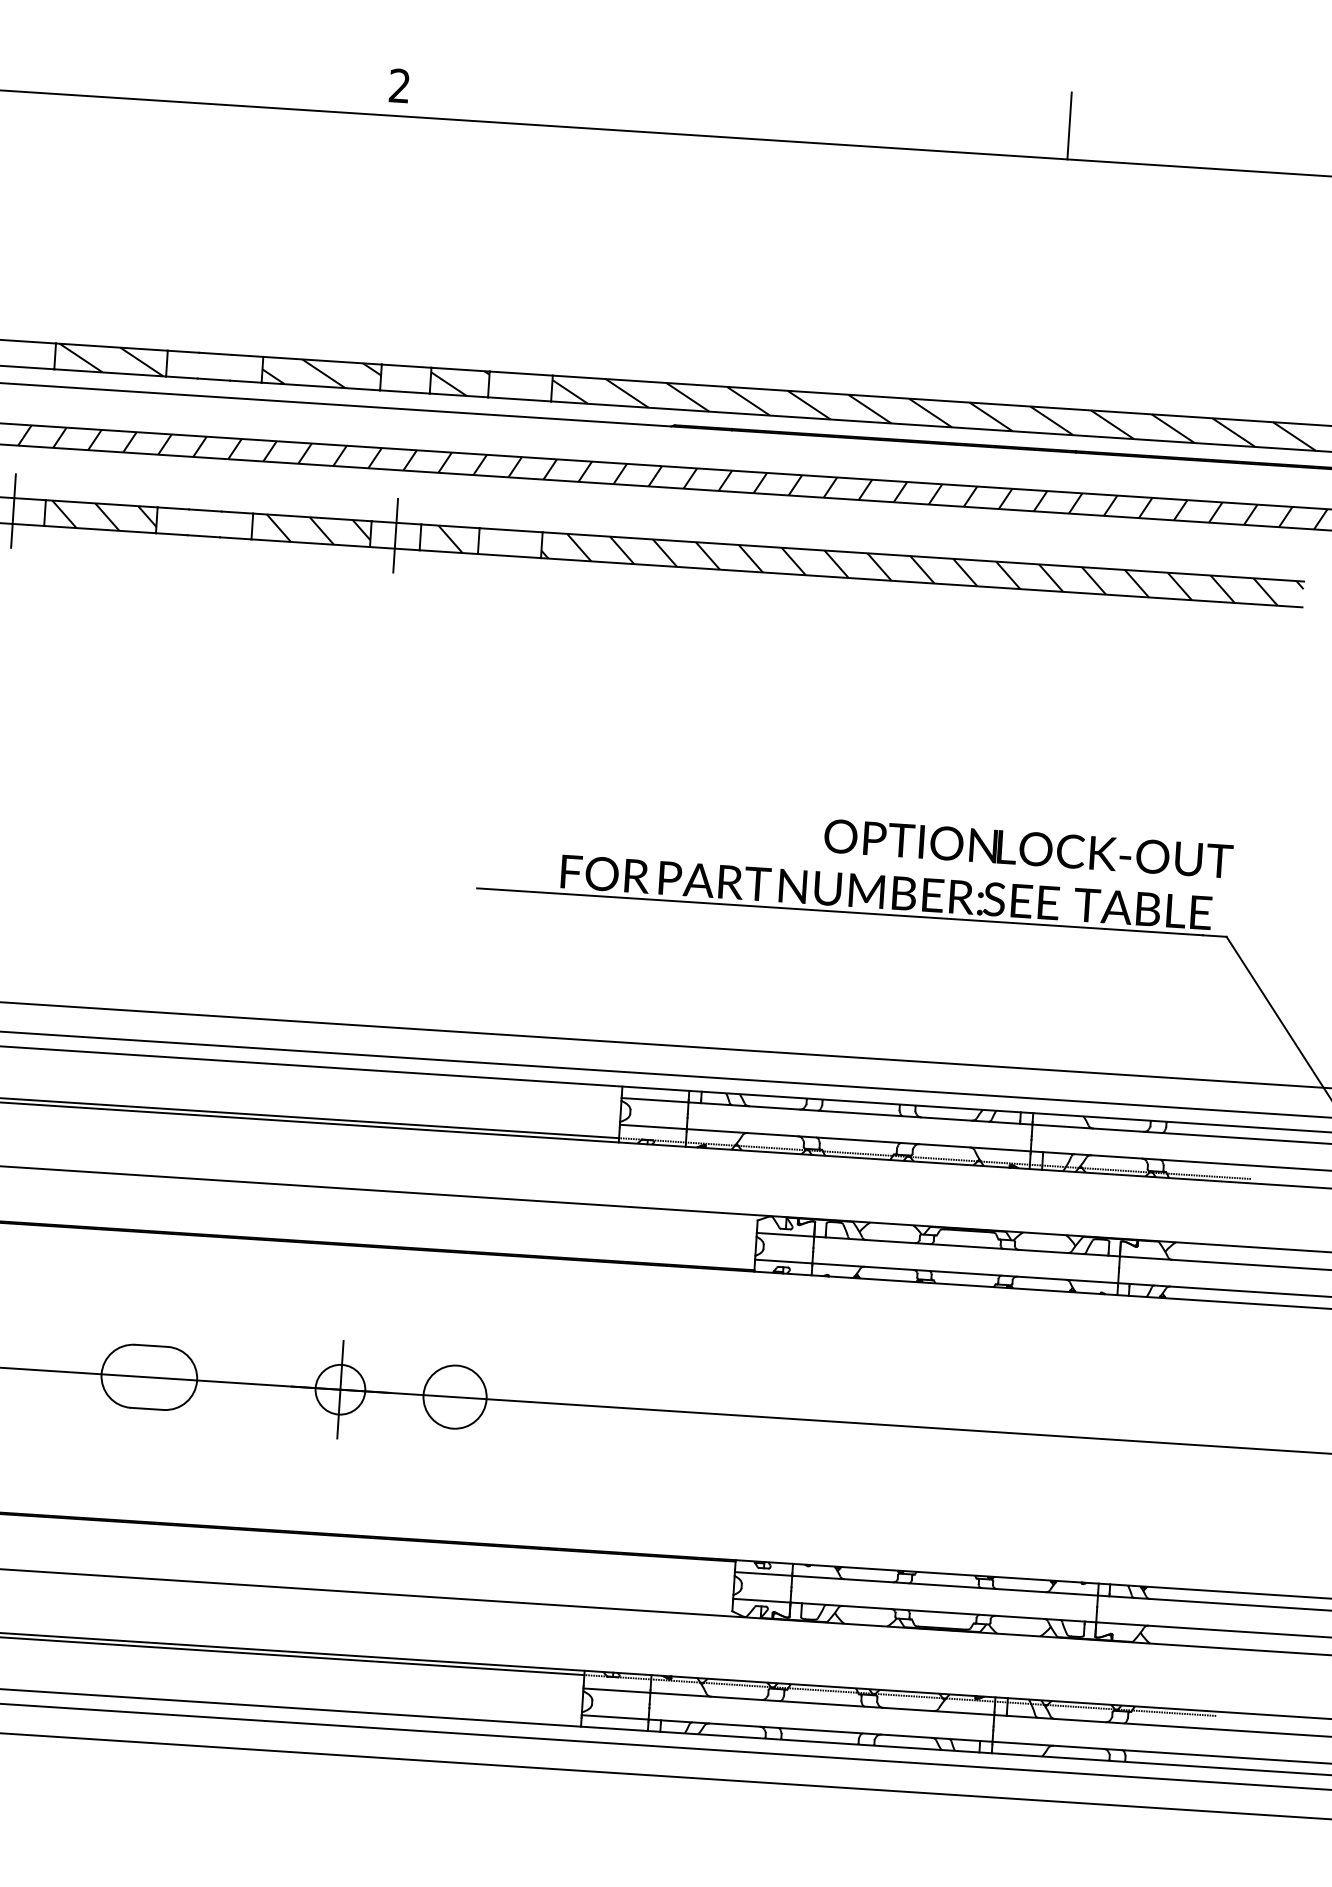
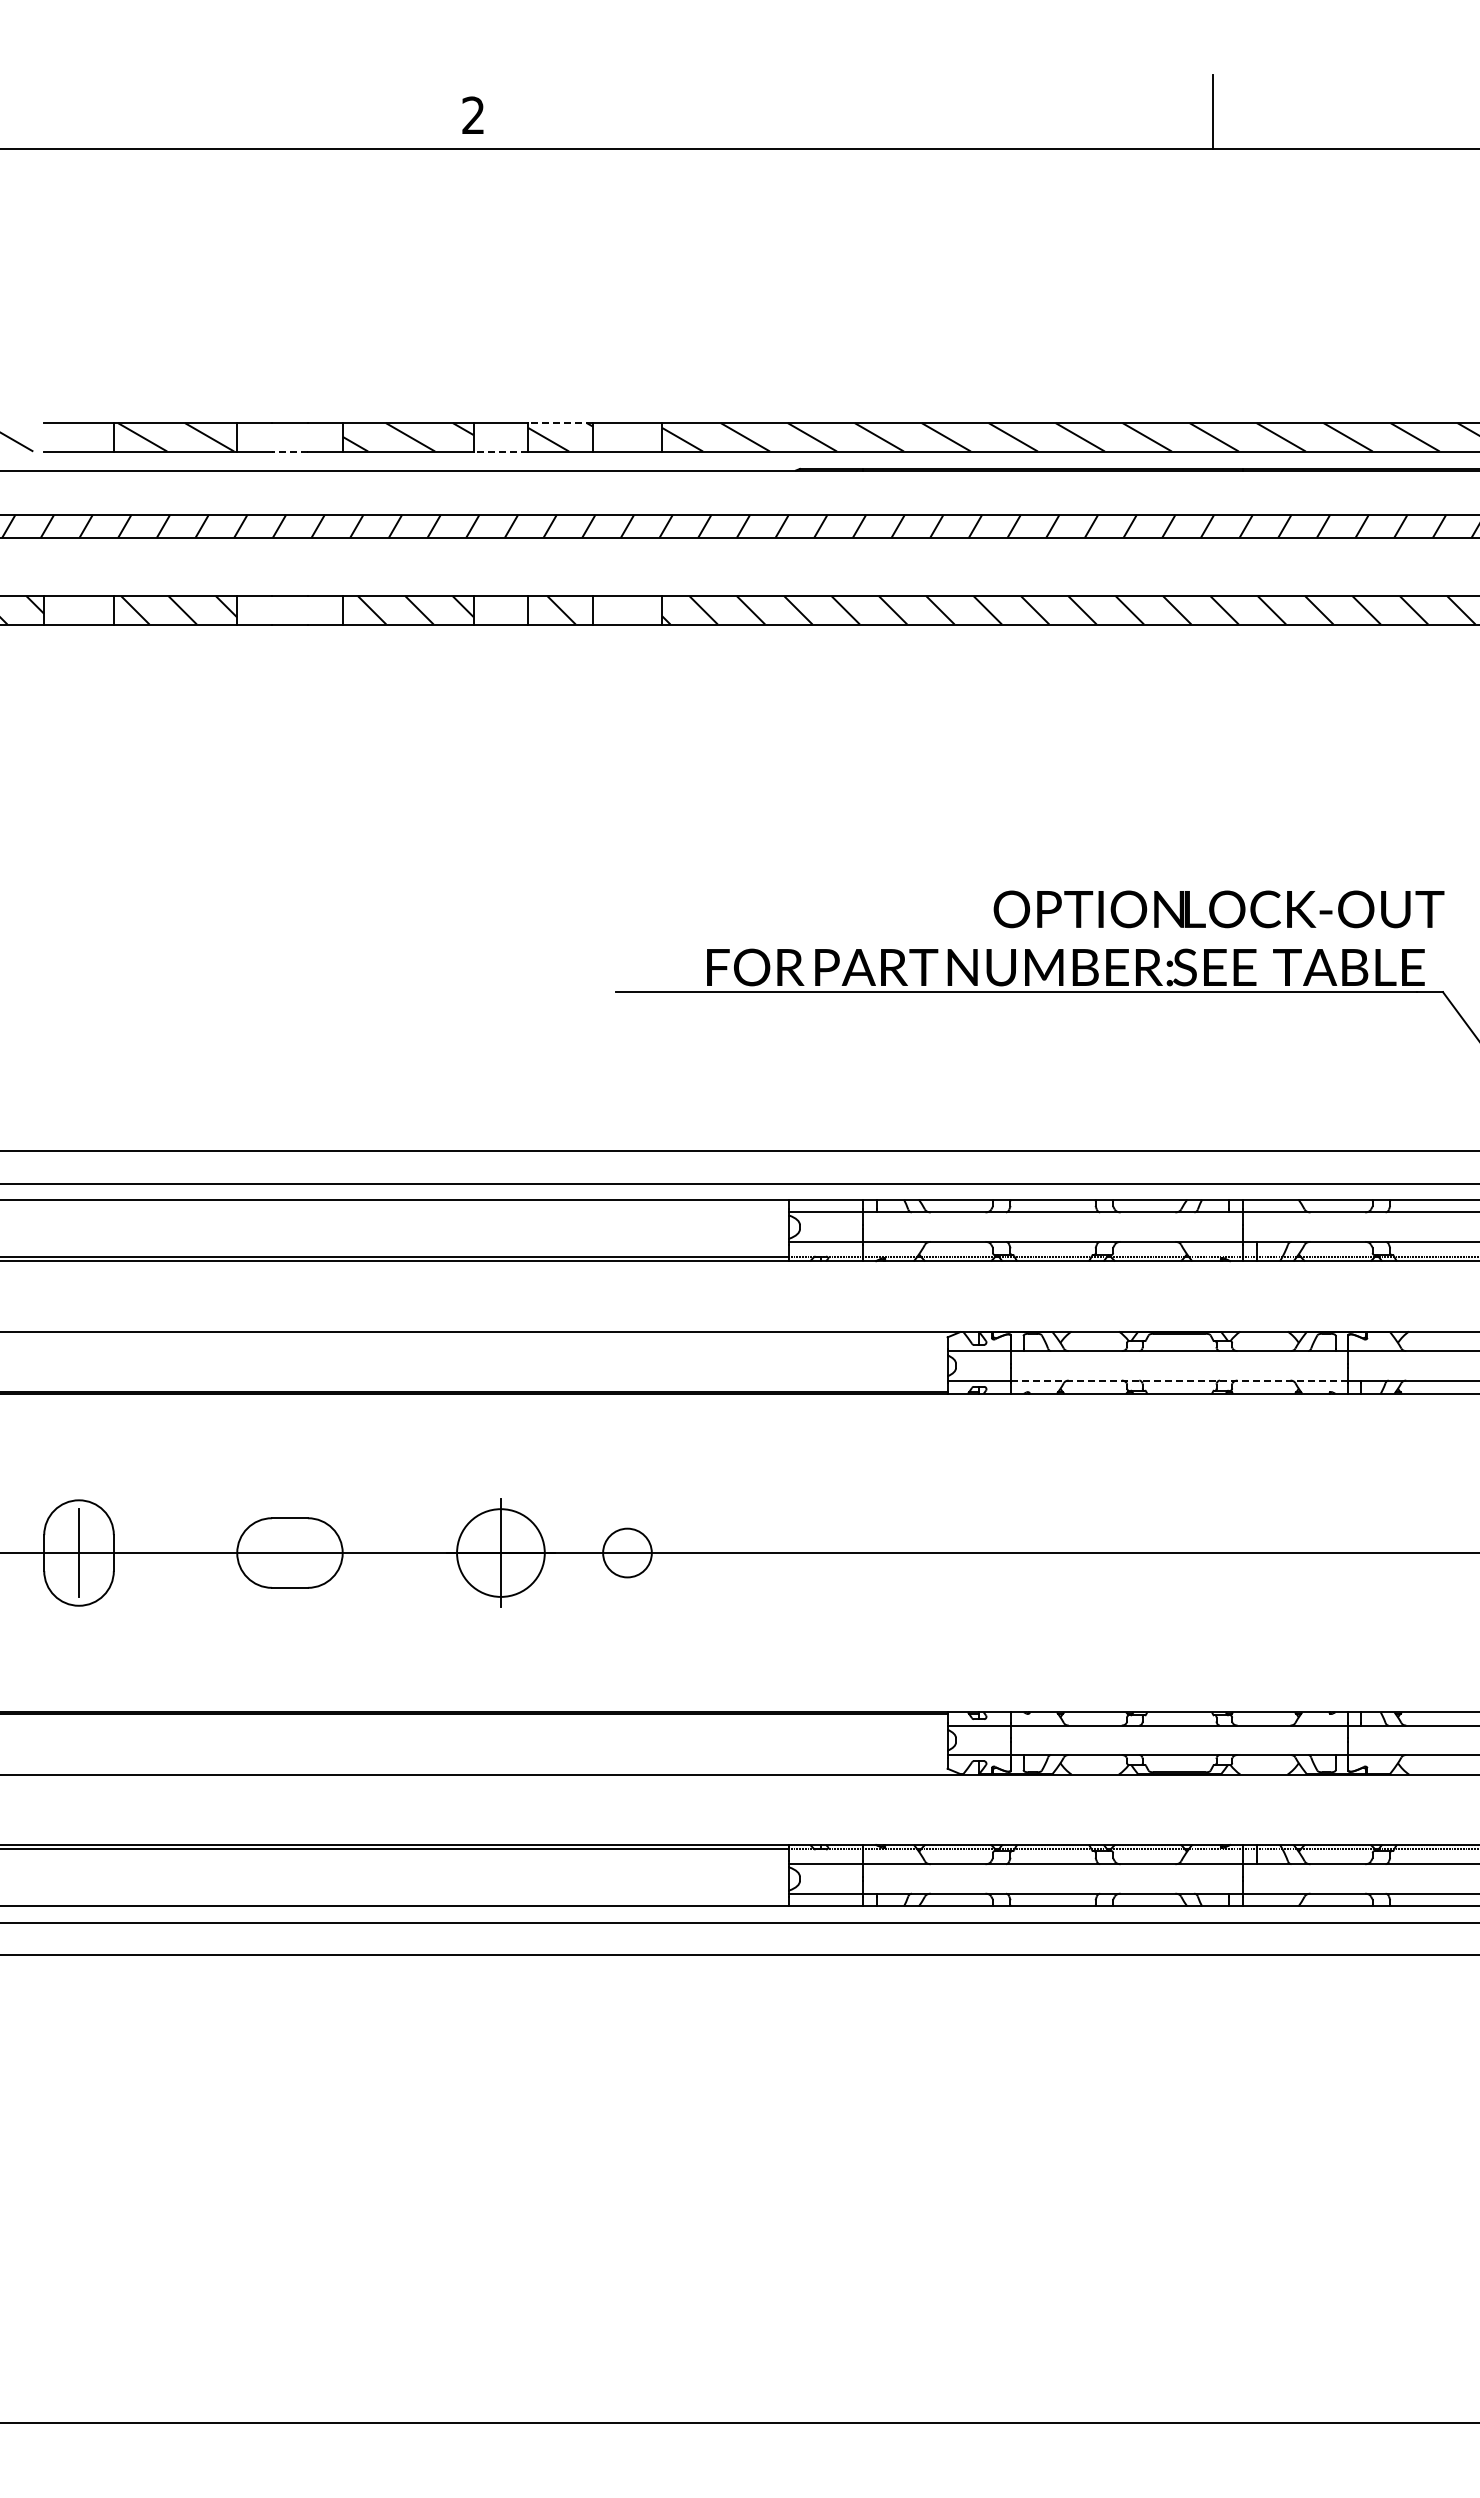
line: (460, 370) -> (560, 423), solid -> dashed
line: (213, 379) -> (289, 451), solid -> dashed
line: (404, 391) -> (500, 451), solid -> dashed
line: (13, 510) -> (79, 609), removed
line: (395, 535) -> (500, 609), removed
line: (965, 1273) -> (1179, 1380), solid -> dashed
circle: (340, 1389) -> (500, 1552), size x1.6
circle: (455, 1396) -> (627, 1552), size x0.7

